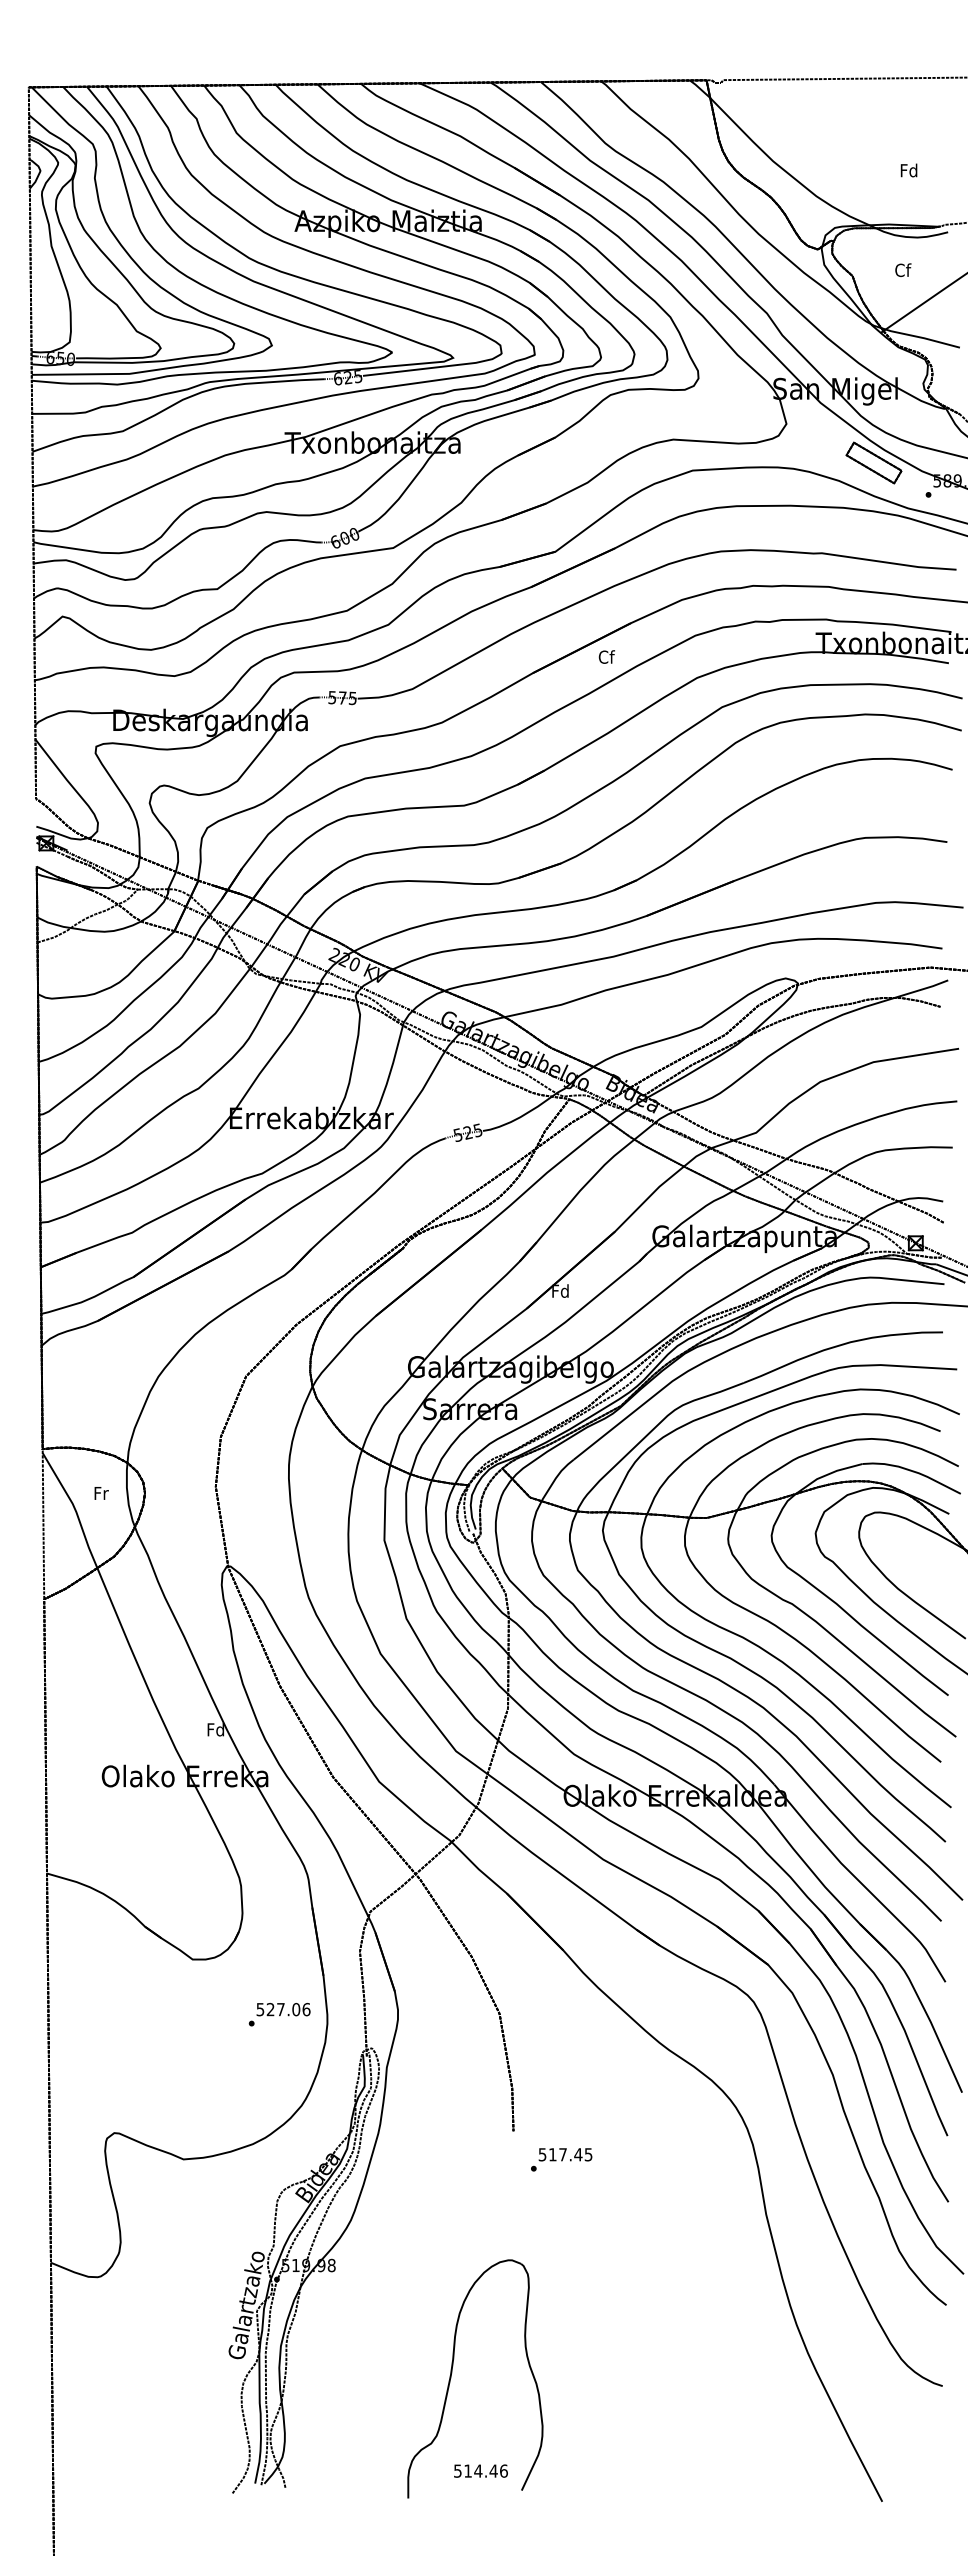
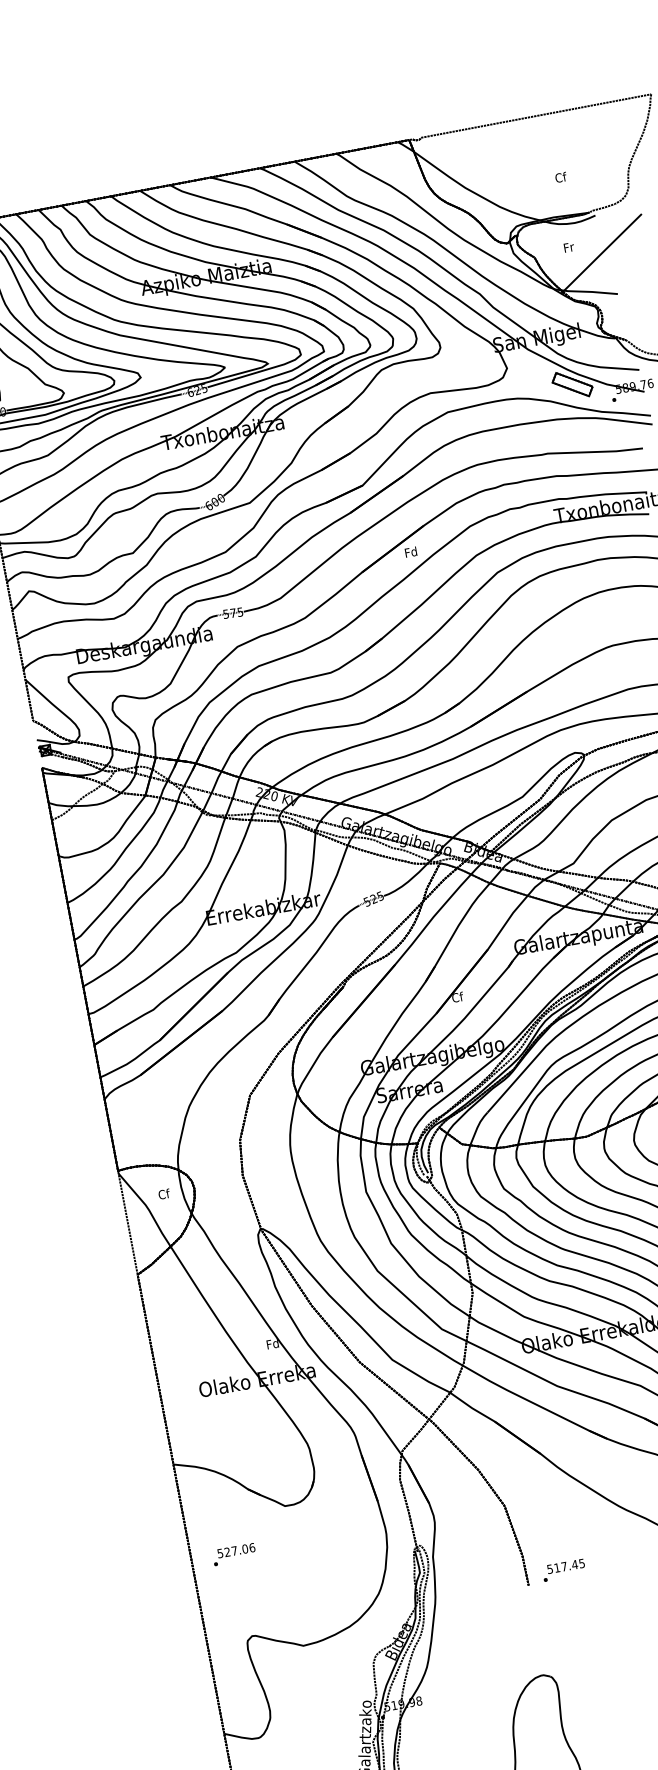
text: (908, 170) -> (560, 177), Fd -> Cf
text: (903, 270) -> (569, 247), Cf -> Fr
text: (606, 656) -> (411, 551), Cf -> Fd
text: (560, 1290) -> (457, 996), Fd -> Cf
text: (101, 1493) -> (164, 1194), Fr -> Cf
text: (279, 2014) -> (234, 1554), moved
text: (561, 2159) -> (563, 1570), moved

